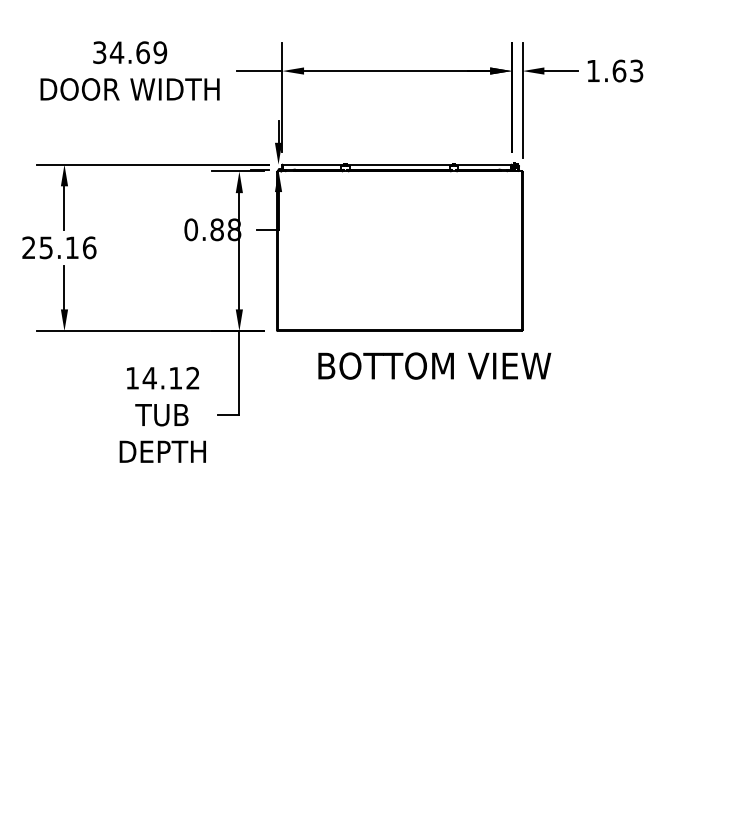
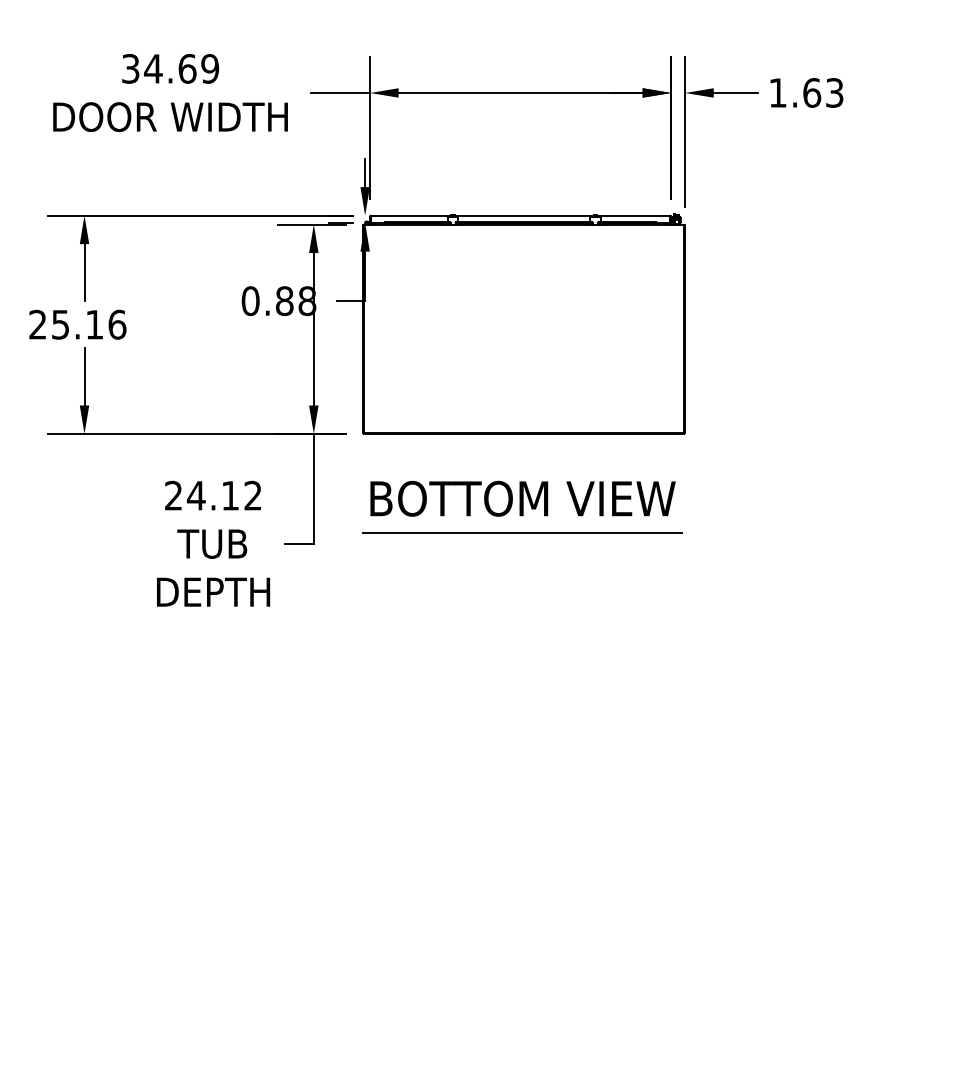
text: (434, 365) -> (522, 498), moved
text: (132, 378) -> (173, 495), 14.12 -> 24.12
line: (398, 407) -> (522, 533), added

